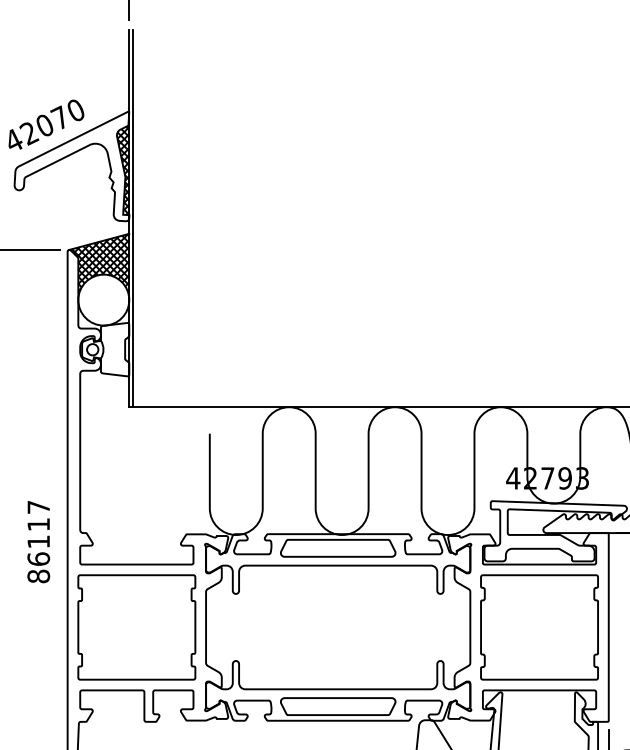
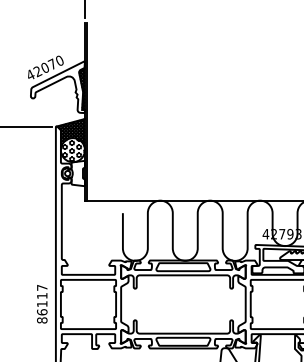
hatch: (104, 298) -> (73, 149), added
text: (39, 542) -> (42, 304), moved

